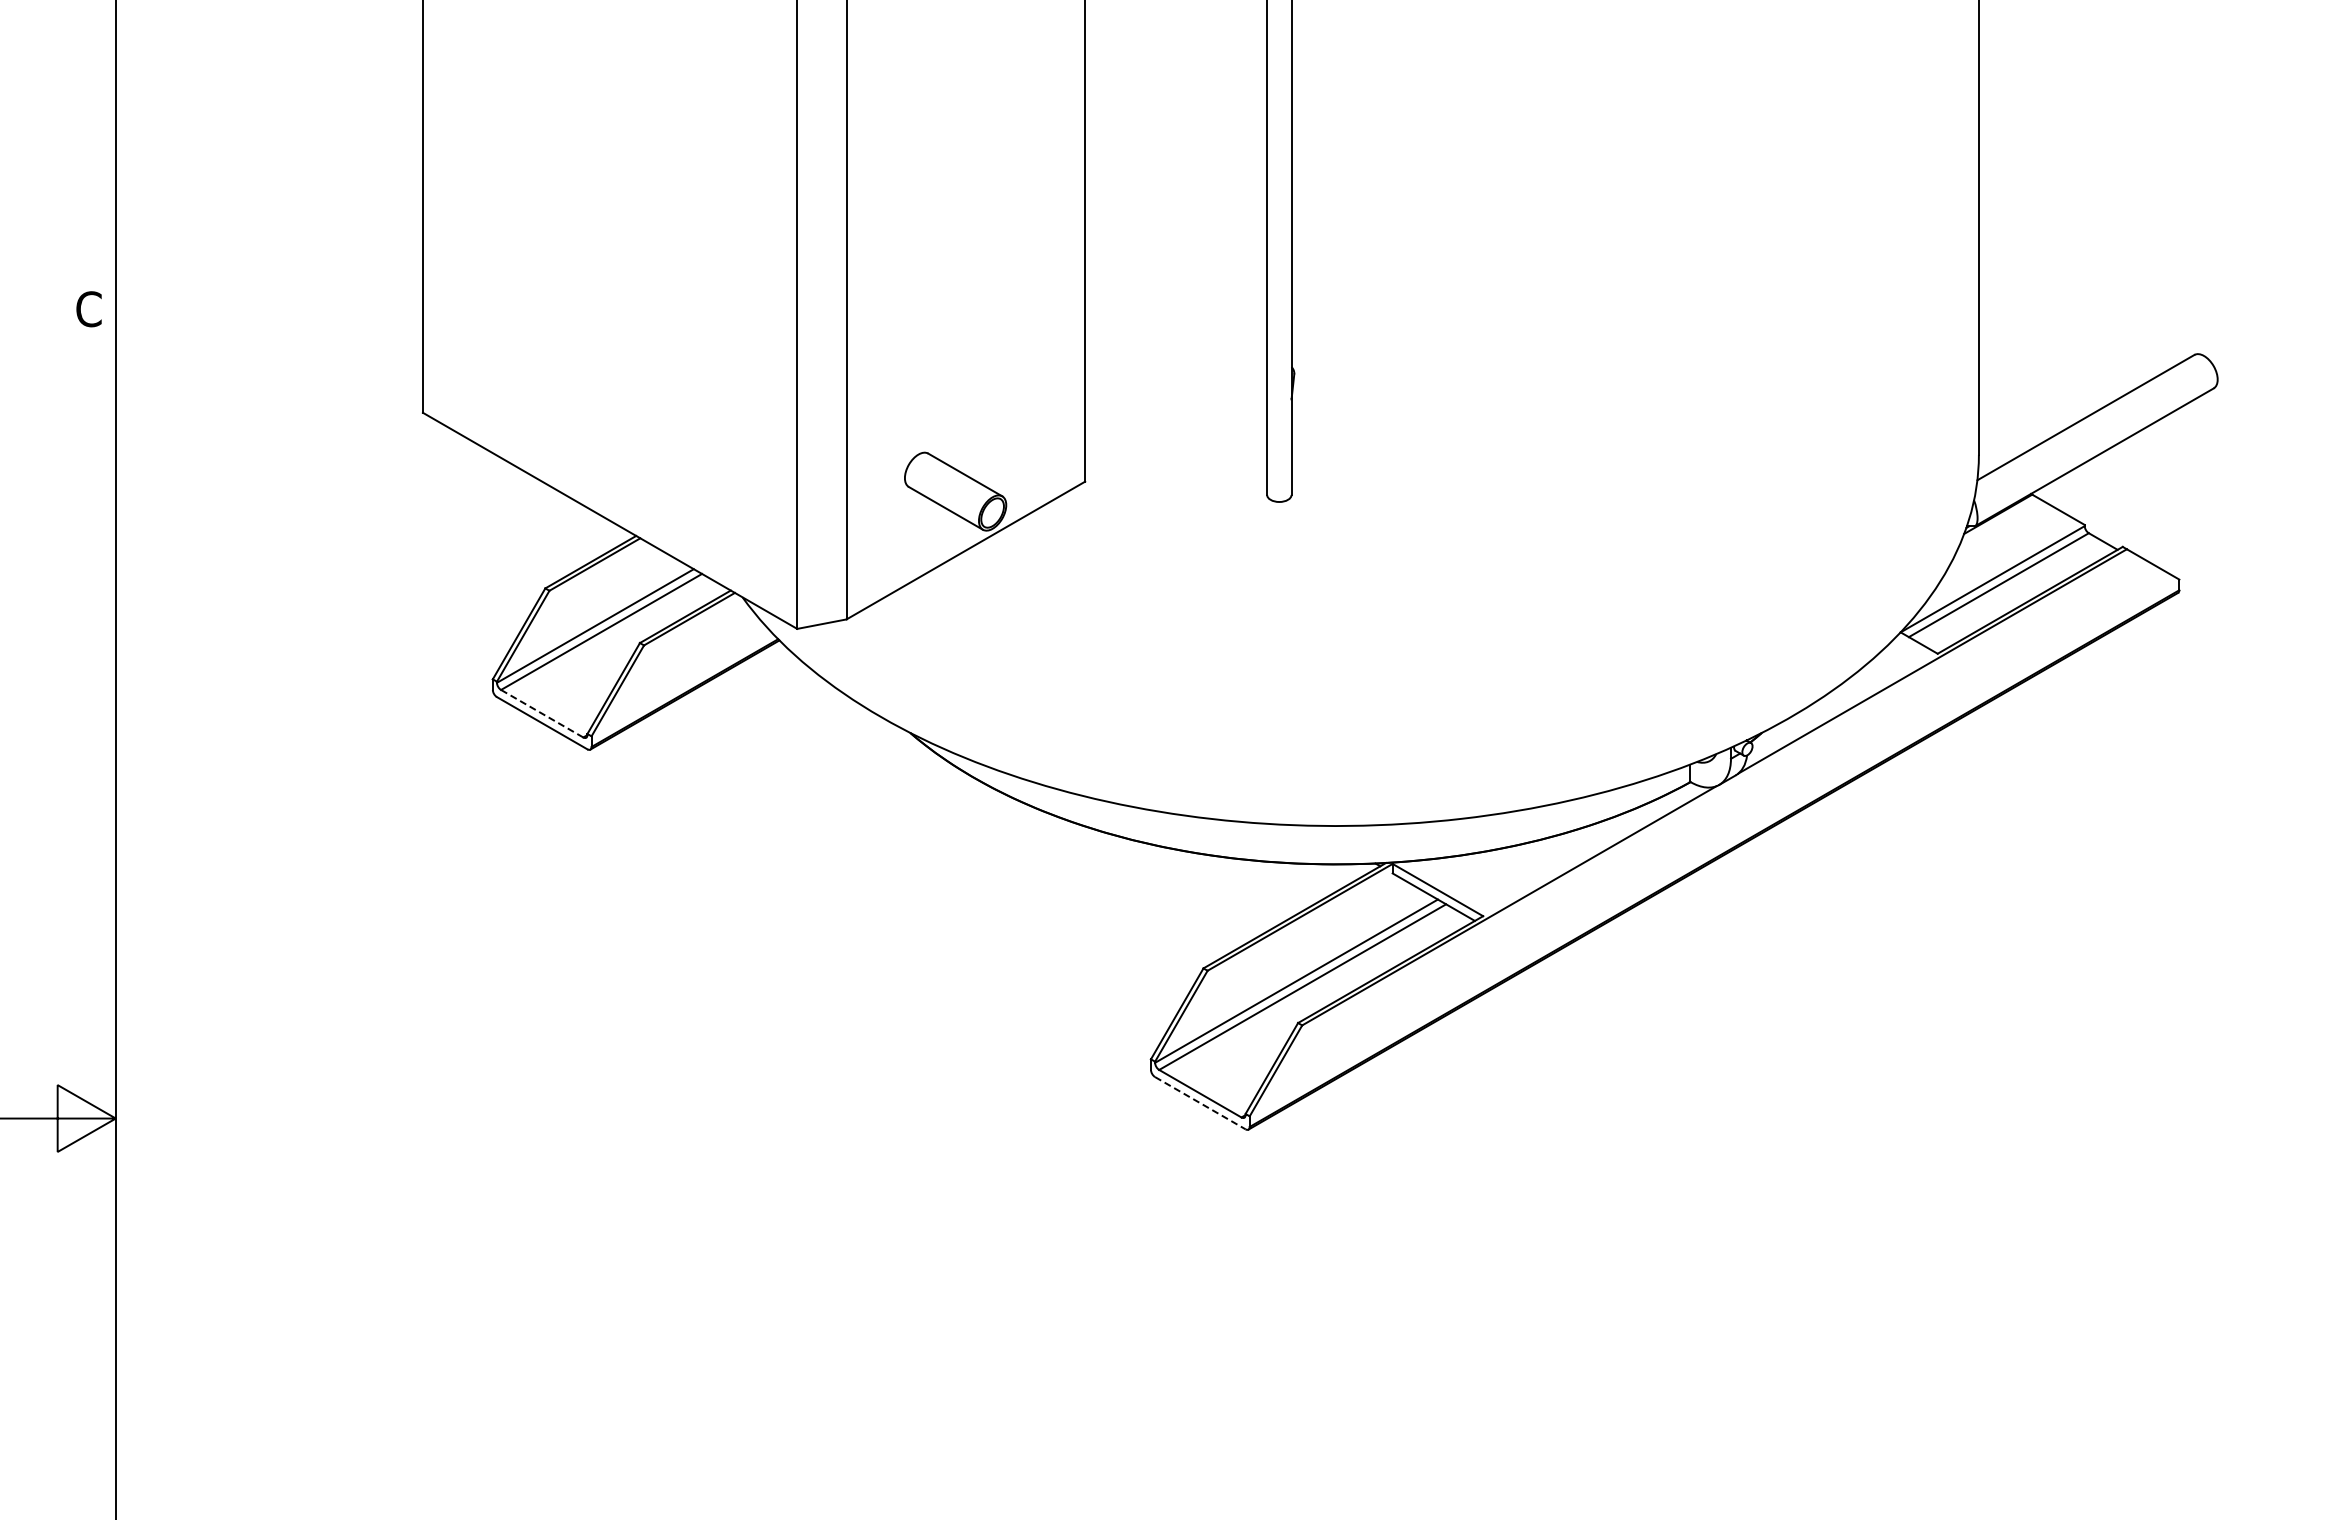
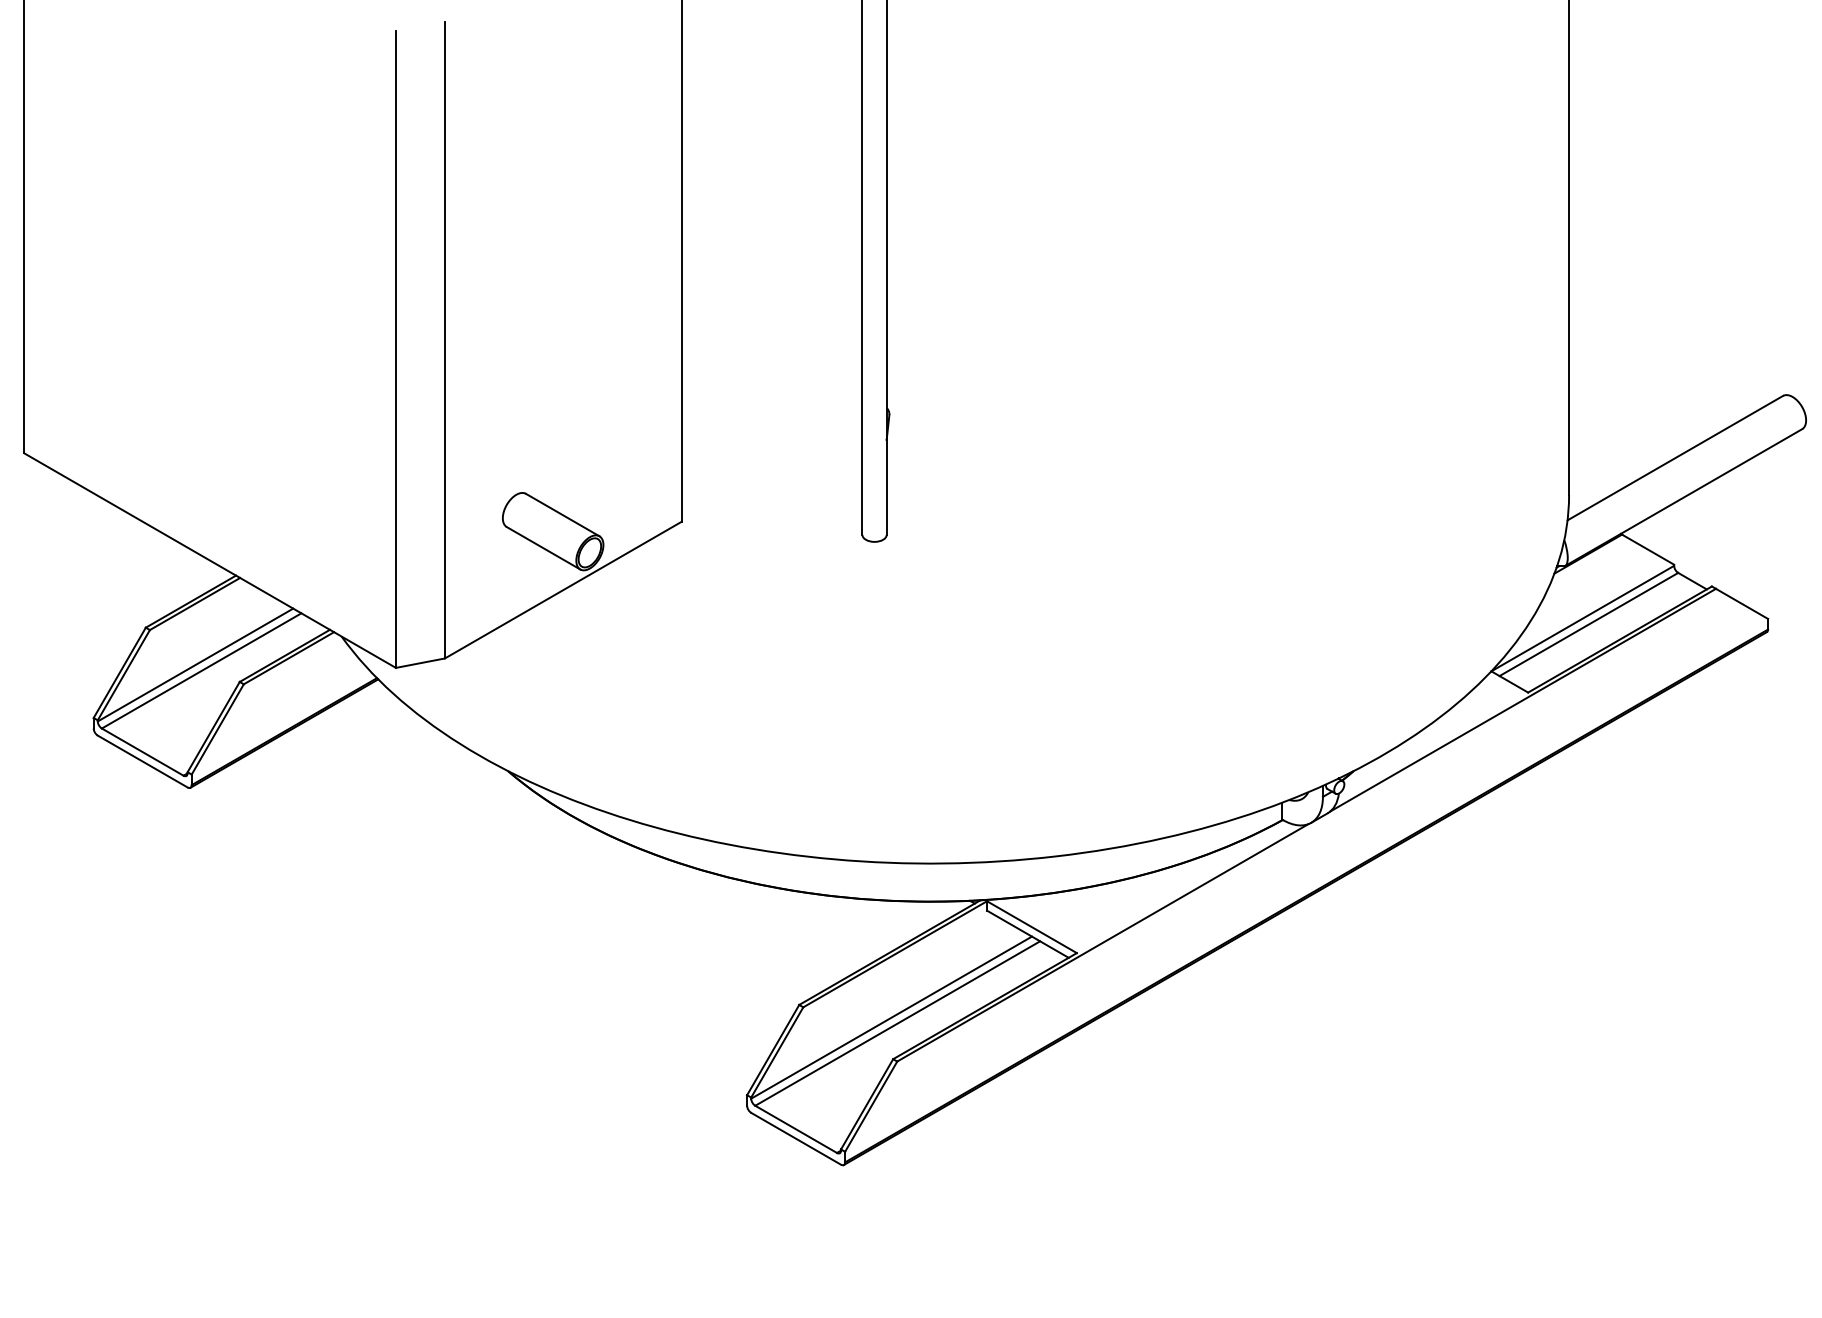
line: (541, 713) -> (142, 751), dashed -> solid
line: (1200, 1103) -> (796, 1139), dashed -> solid

